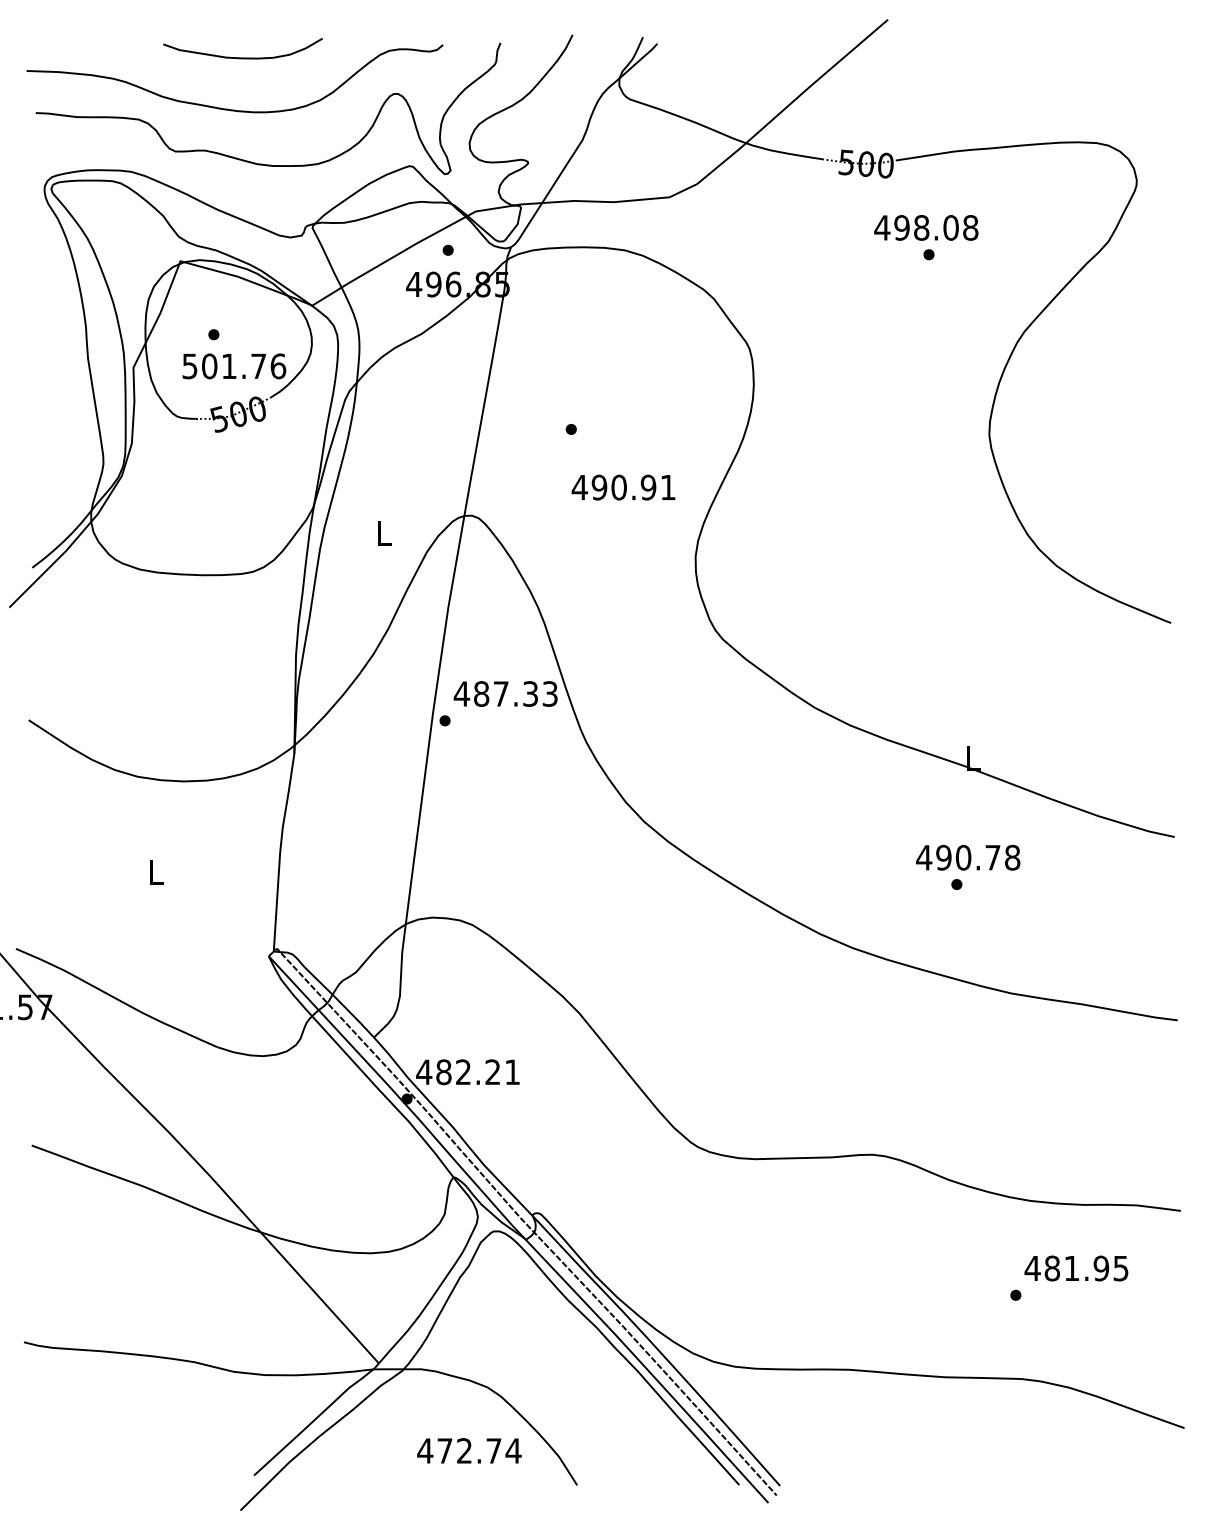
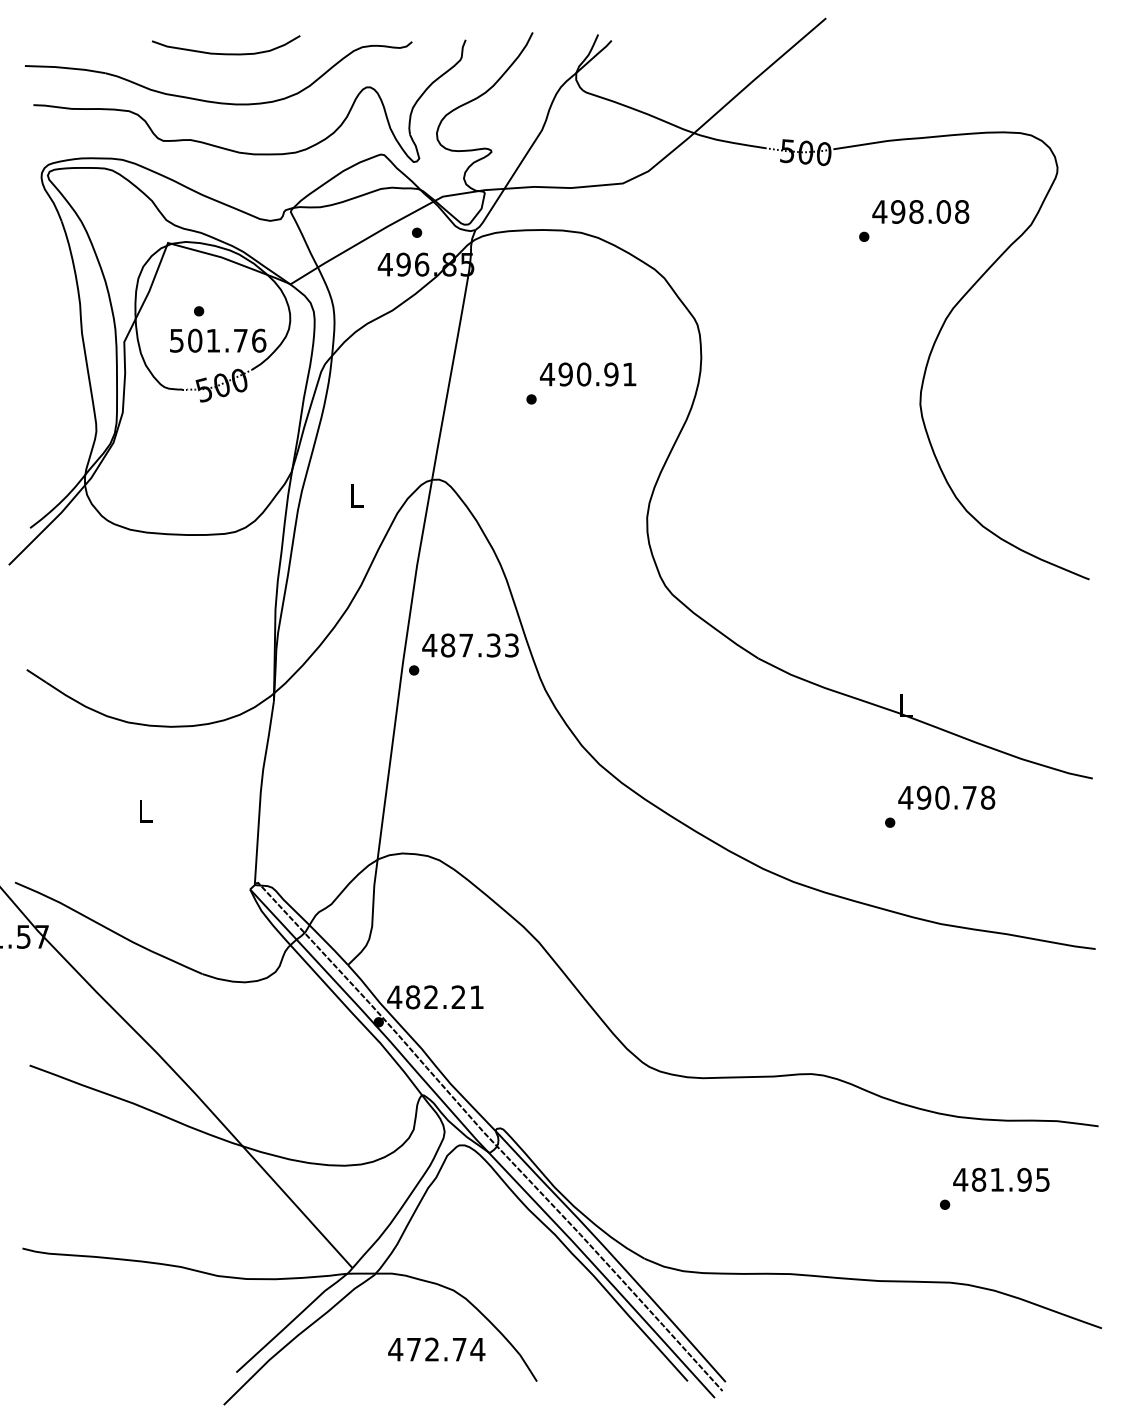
text: (926, 227) -> (920, 211), moved
text: (622, 487) -> (587, 374), moved
text: (967, 857) -> (946, 797), moved

